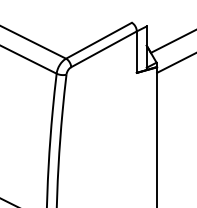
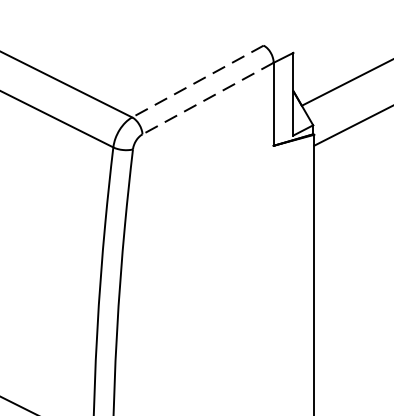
line: (98, 41) -> (197, 82), solid -> dashed
line: (103, 49) -> (207, 98), solid -> dashed

